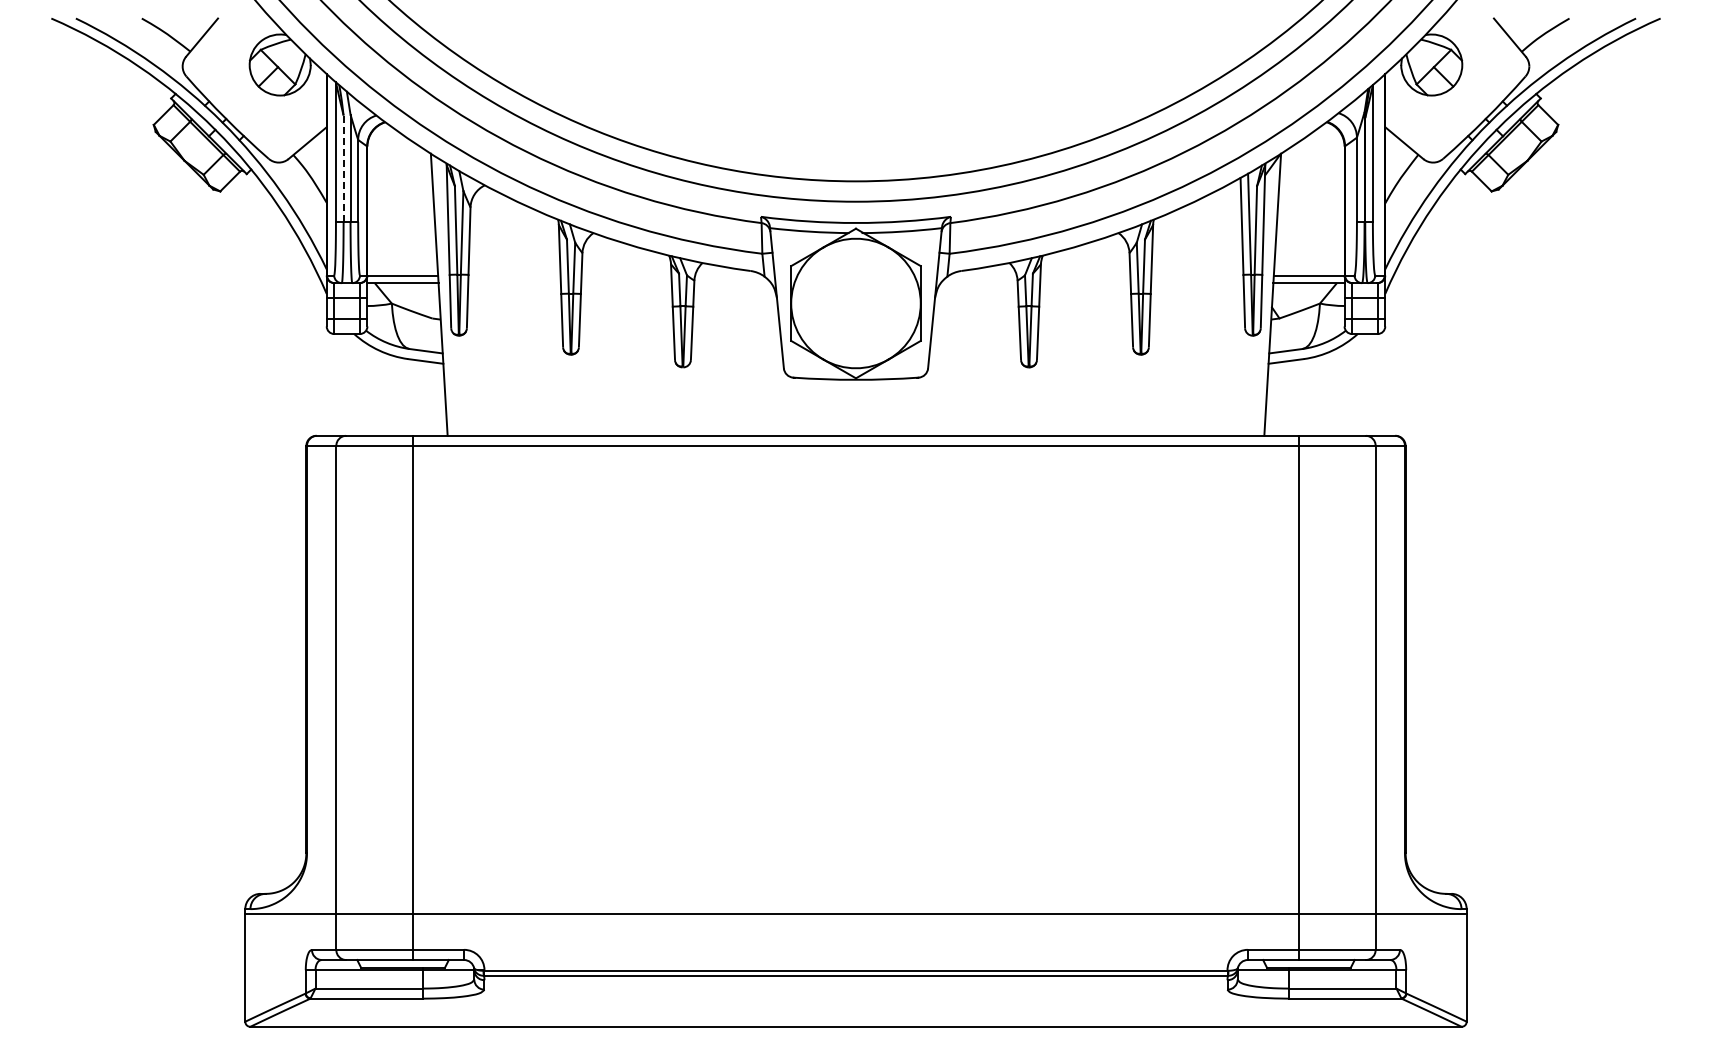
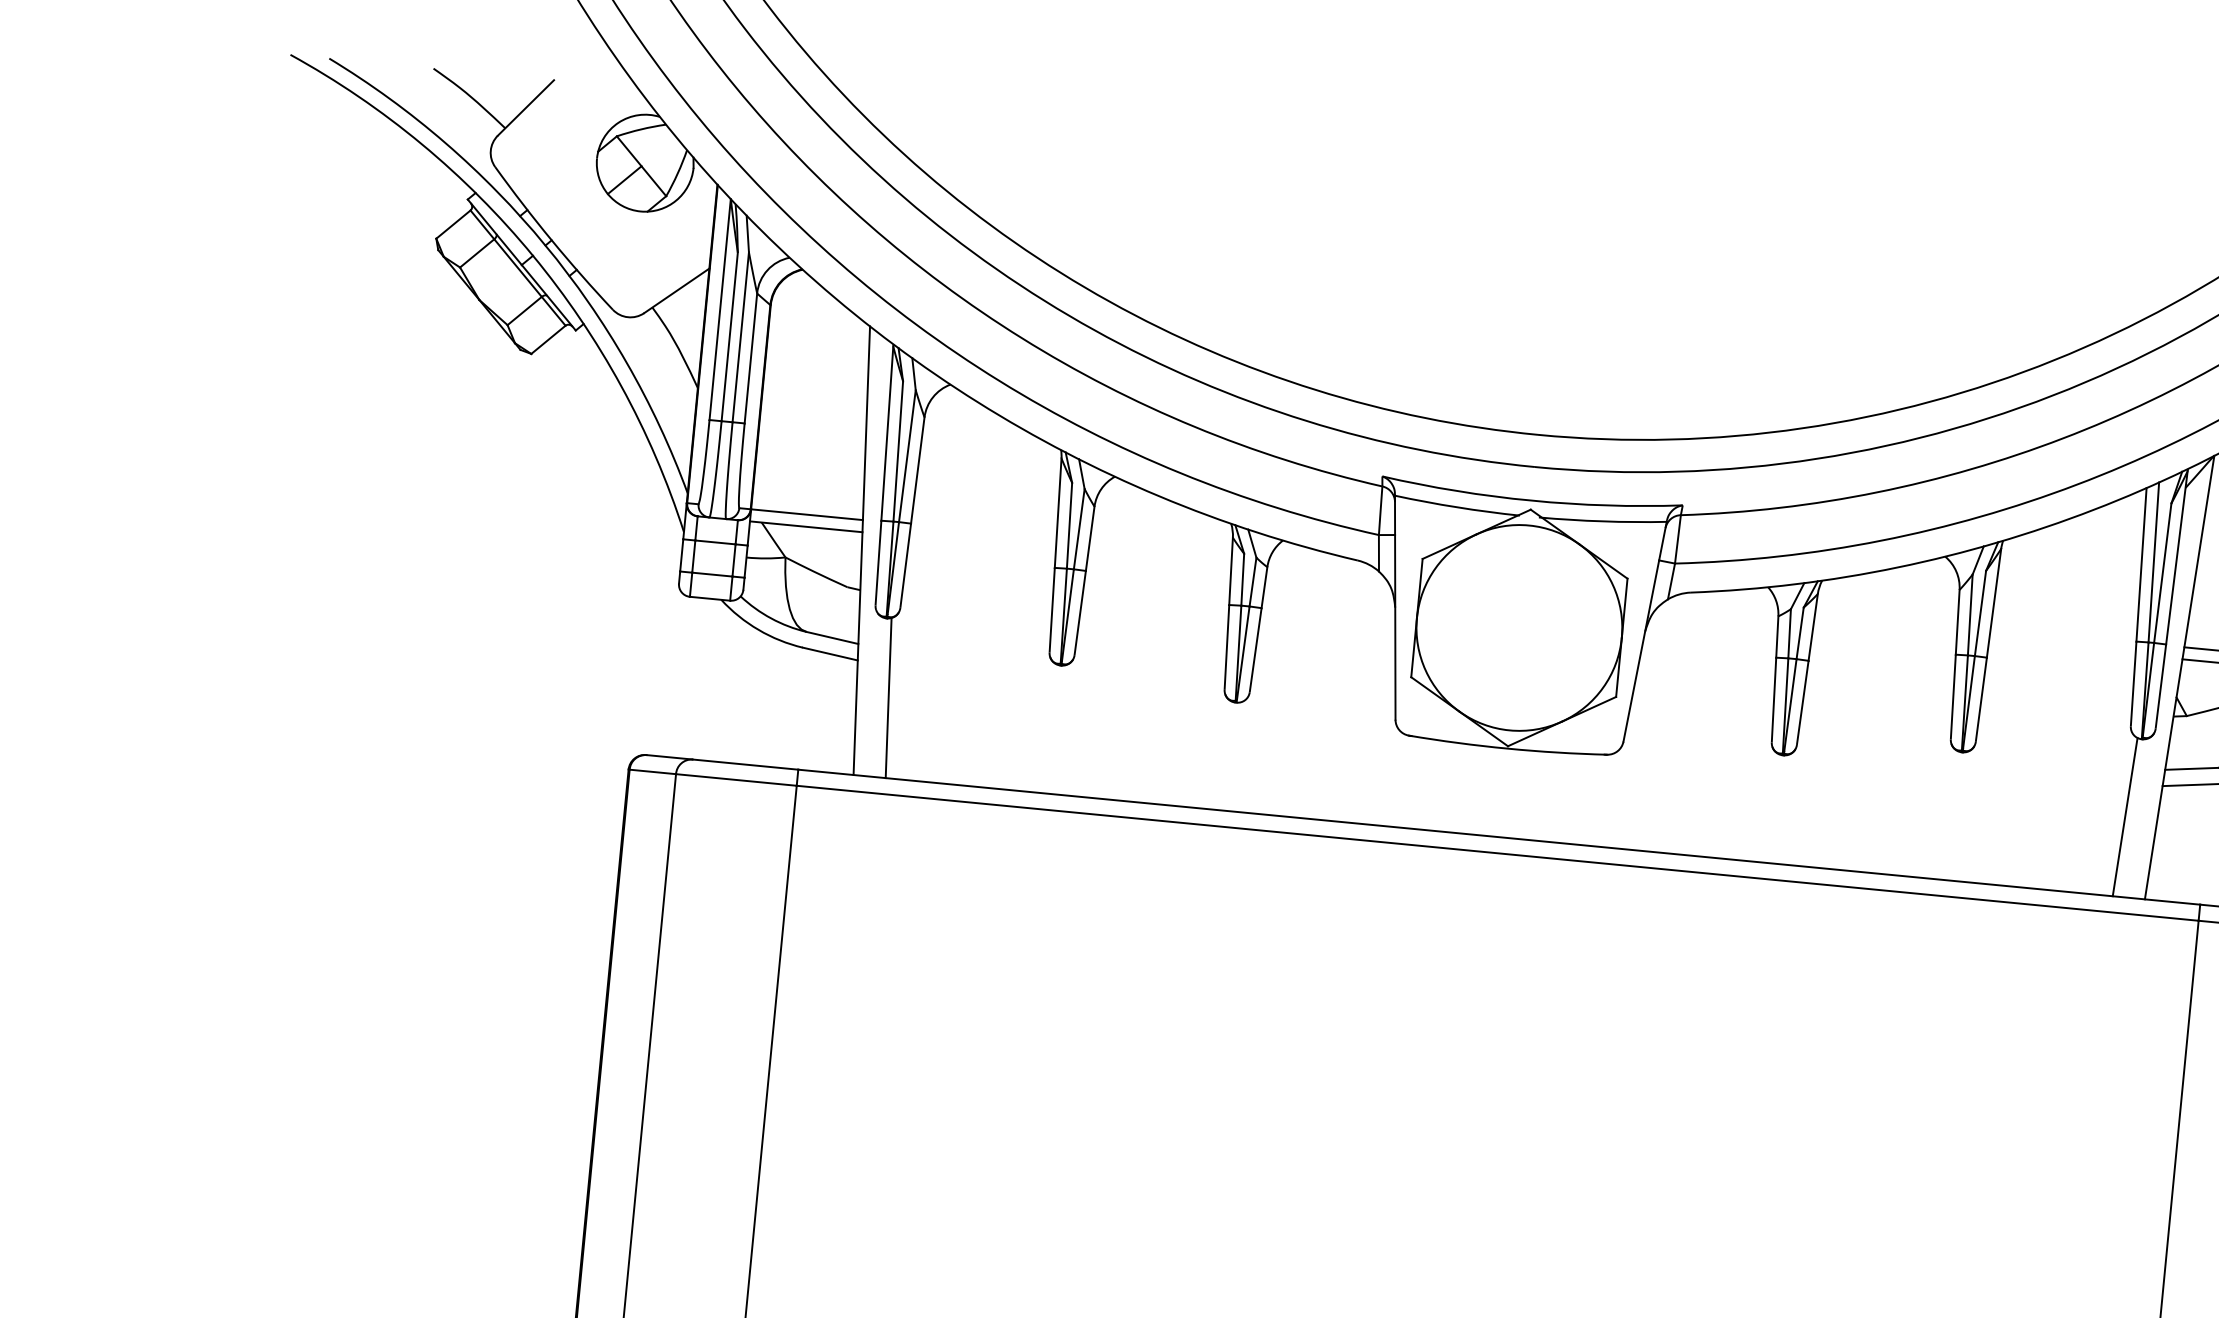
line: (343, 169) -> (729, 338), dashed -> solid
line: (464, 385) -> (887, 697), added
line: (1246, 385) -> (2124, 817), added

